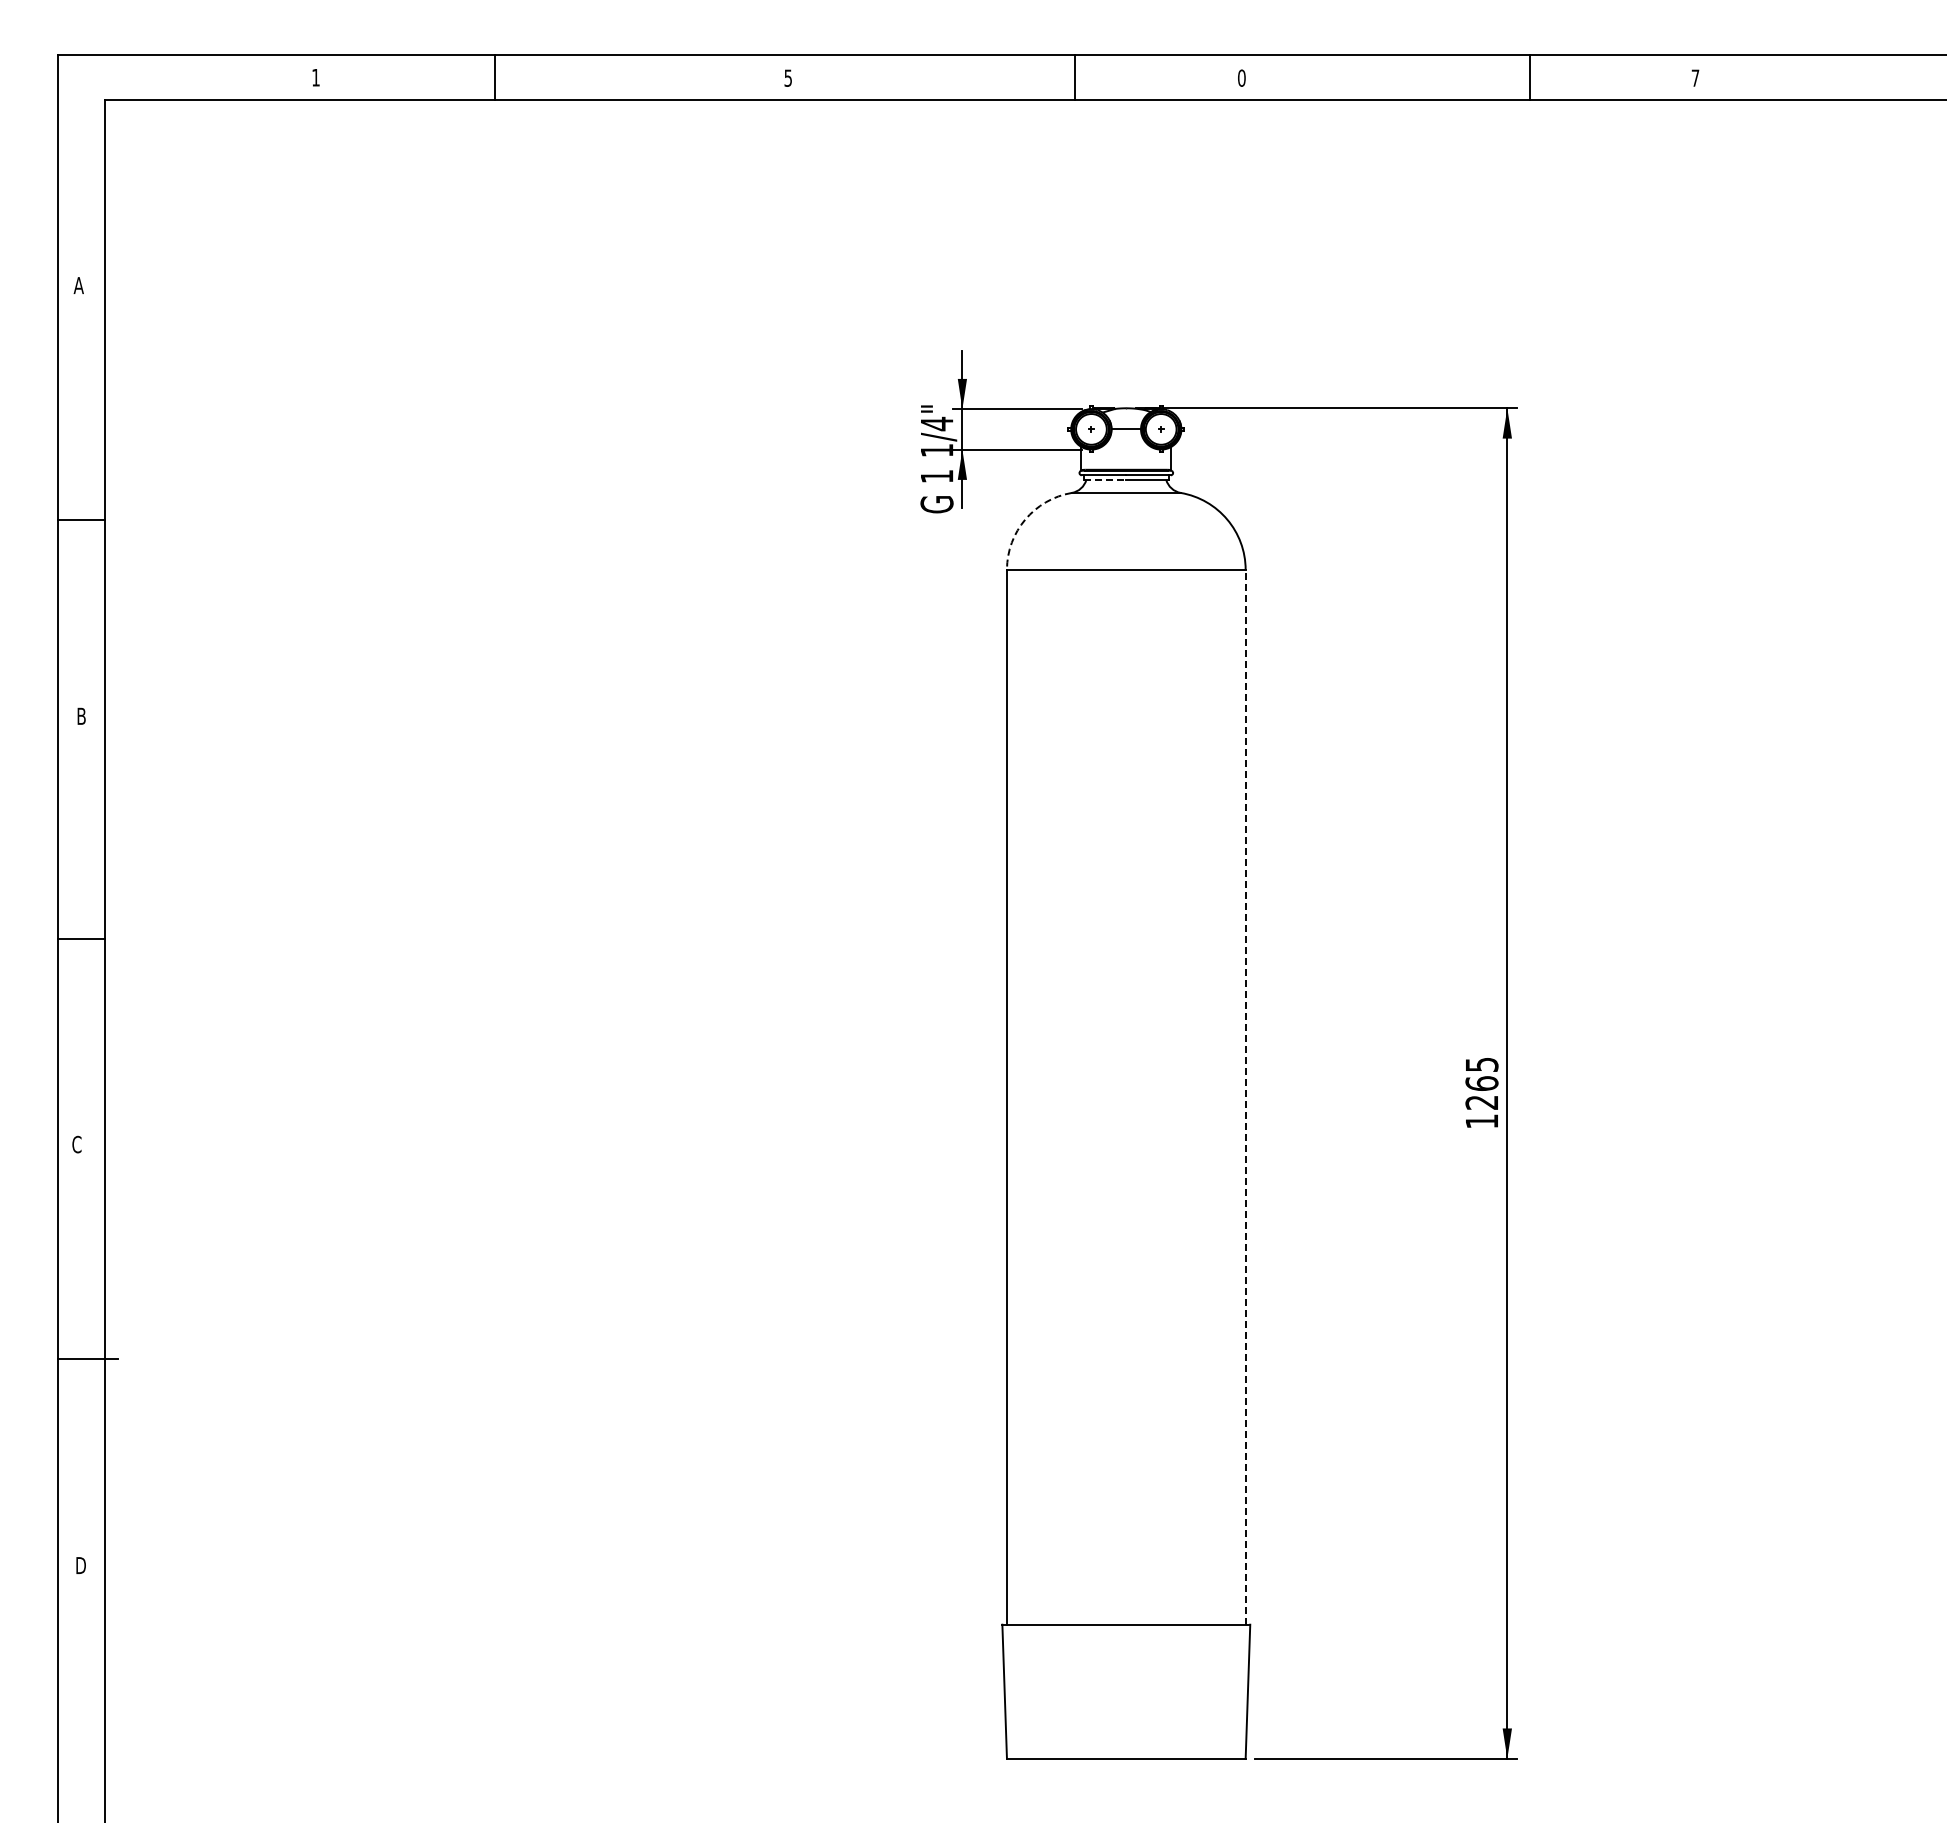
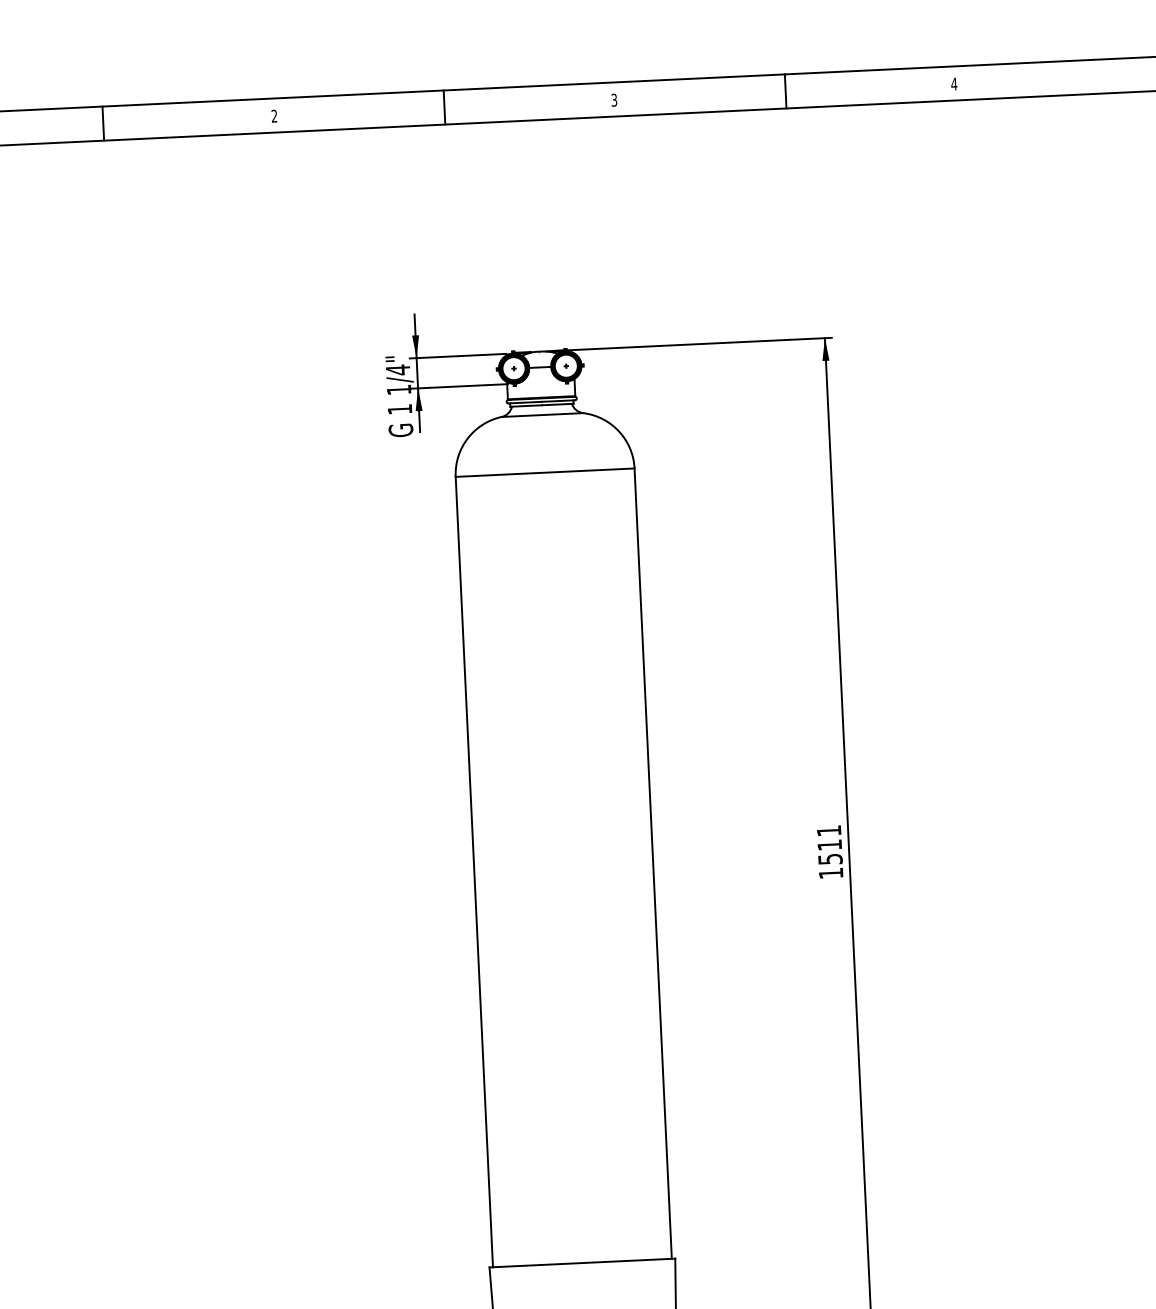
line: (494, 77) -> (103, 123), moved
text: (787, 77) -> (273, 115), 5 -> 2
line: (1075, 77) -> (444, 107), moved
text: (1241, 77) -> (614, 99), 0 -> 3
line: (1529, 77) -> (785, 91), moved
text: (1695, 77) -> (954, 83), 7 -> 4
line: (1105, 479) -> (526, 405), dashed -> solid
arc: (1025, 519) -> (467, 438), dashed -> solid
text: (1481, 1083) -> (829, 844), 1265 -> 1511
line: (1245, 1096) -> (653, 863), dashed -> solid

